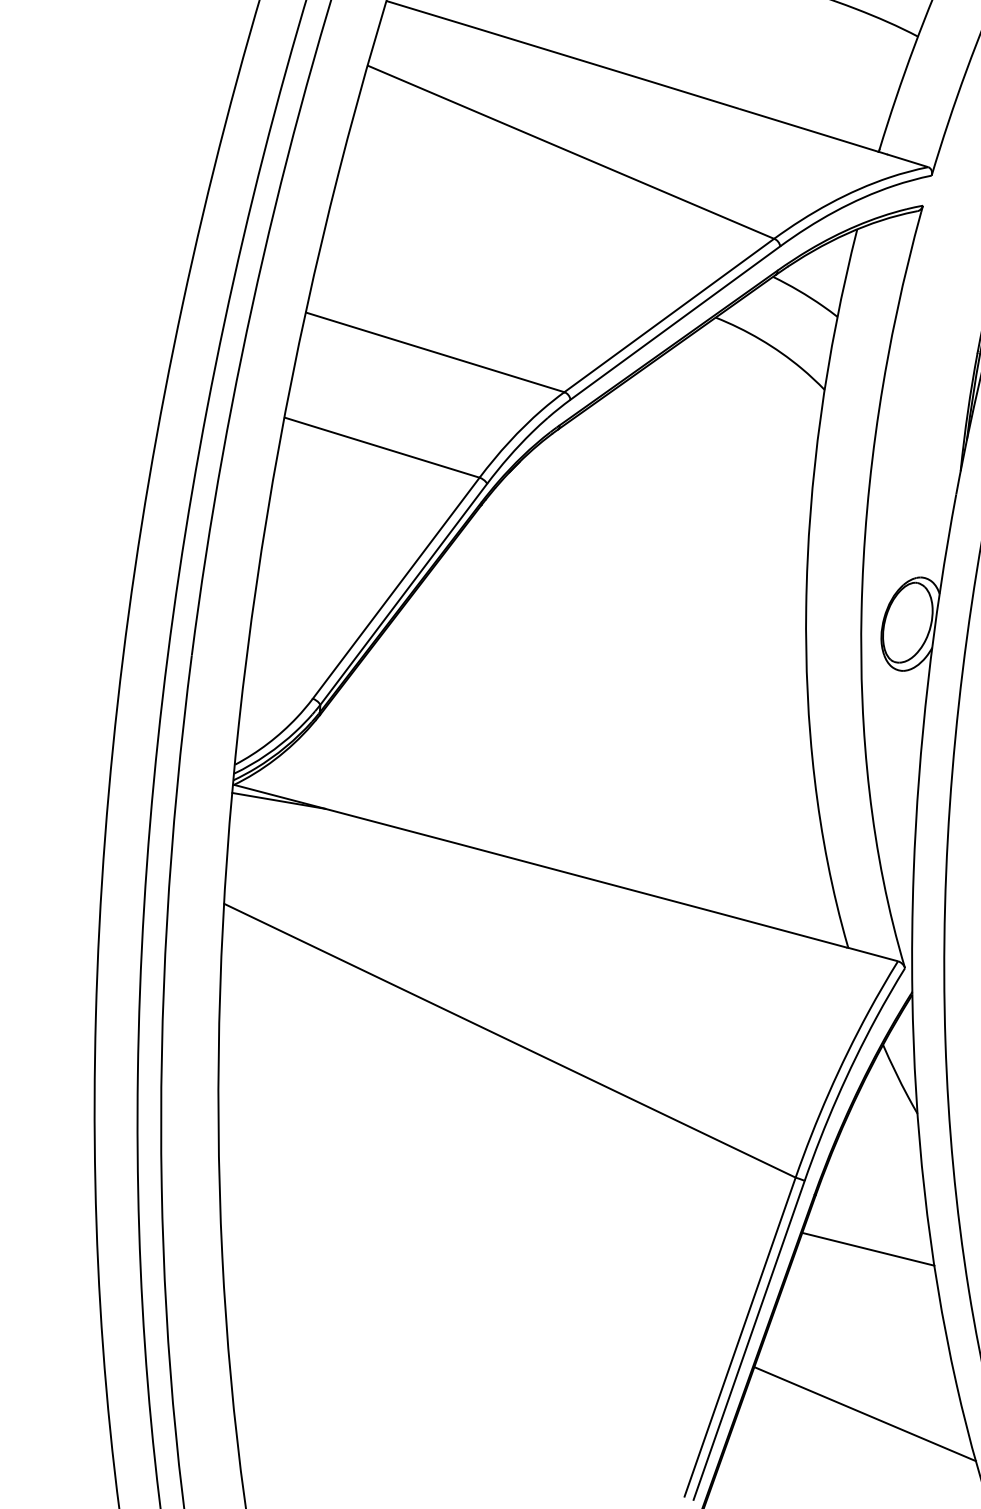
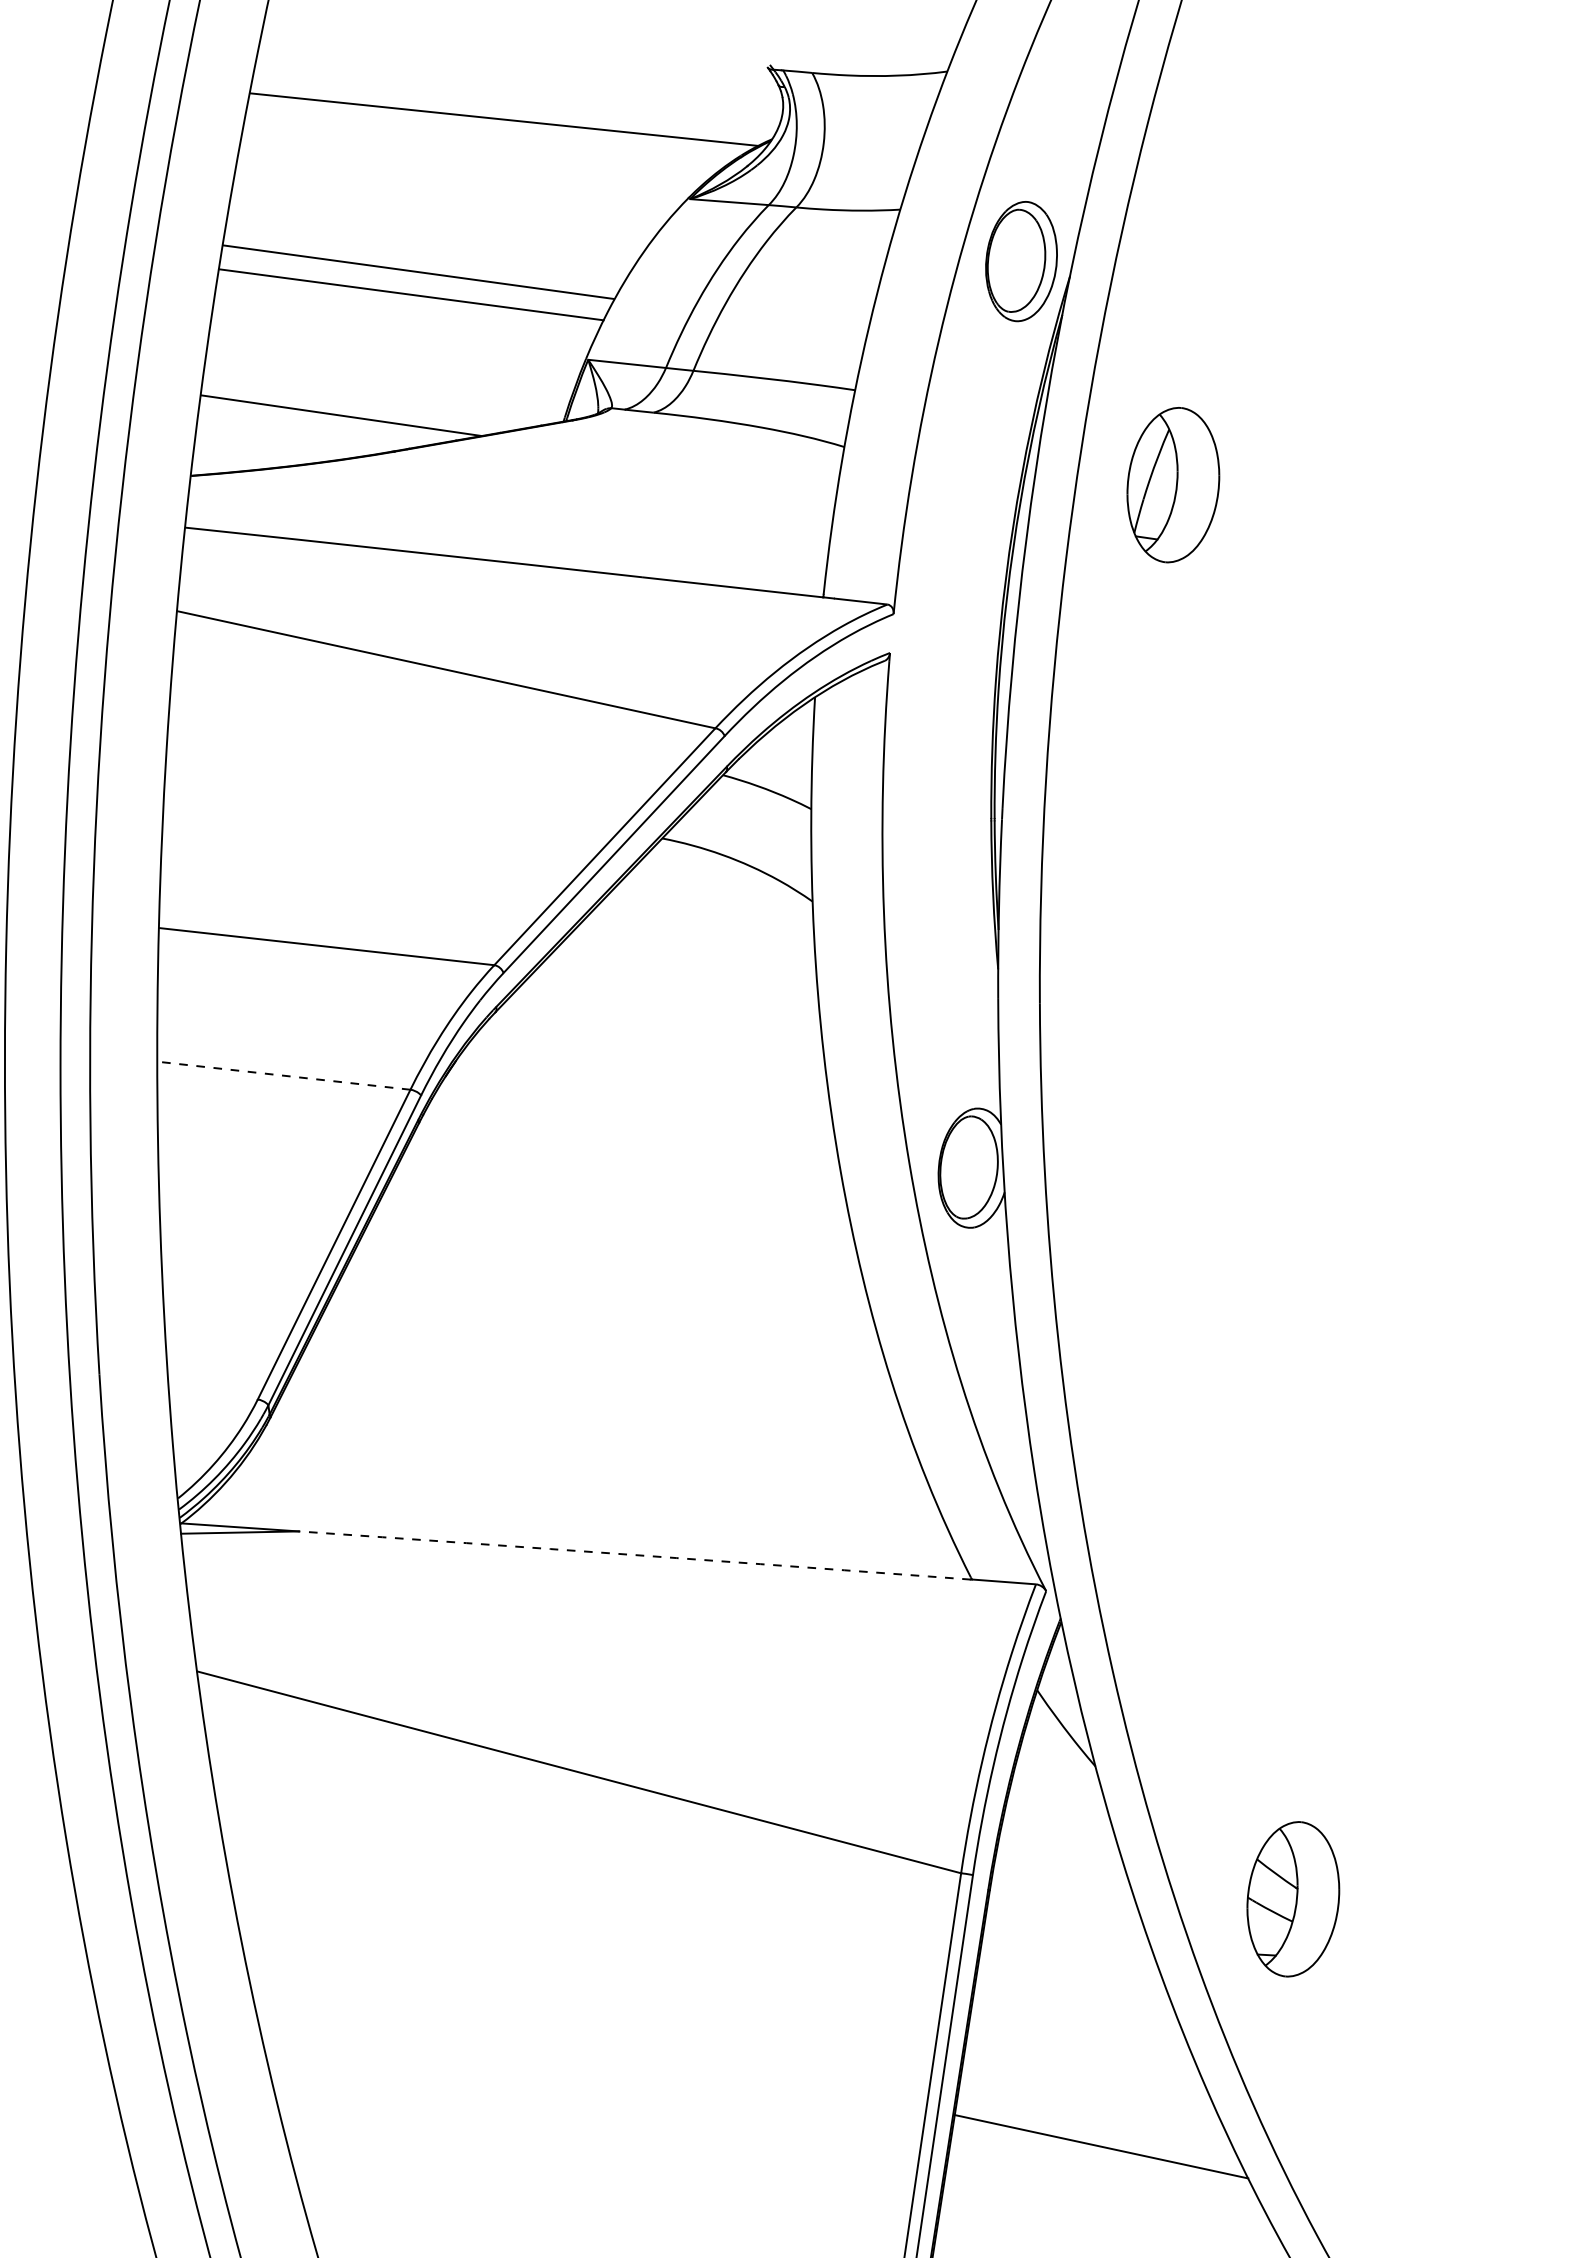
line: (381, 447) -> (283, 1075), solid -> dashed
arc: (586, 878) -> (634, 1555), solid -> dashed
line: (868, 1248) -> (1066, 1943), removed

